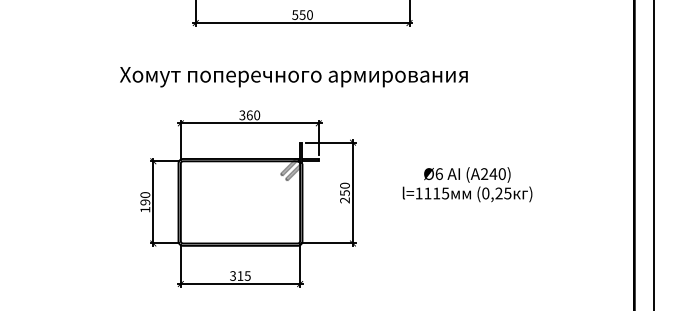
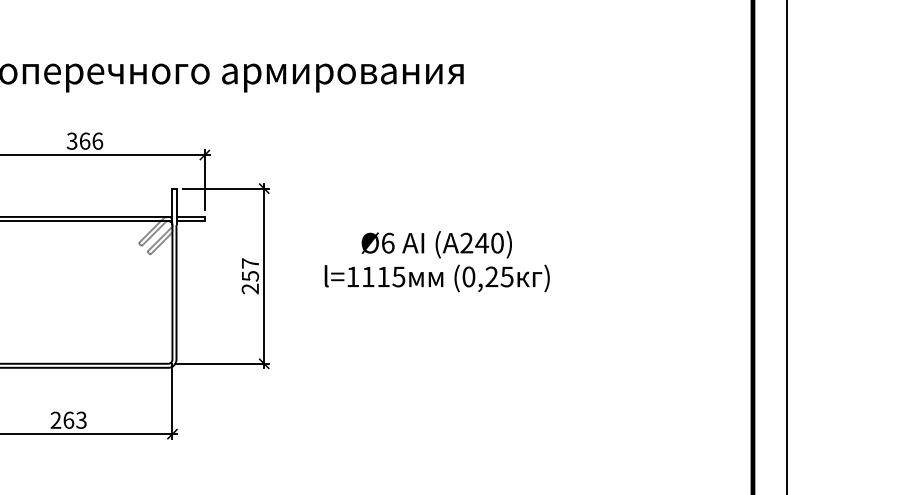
text: (257, 115) -> (98, 141), 360 -> 366
text: (467, 184) -> (437, 261), moved
text: (344, 185) -> (249, 263), 250 -> 257
text: (240, 275) -> (68, 419), 315 -> 263

